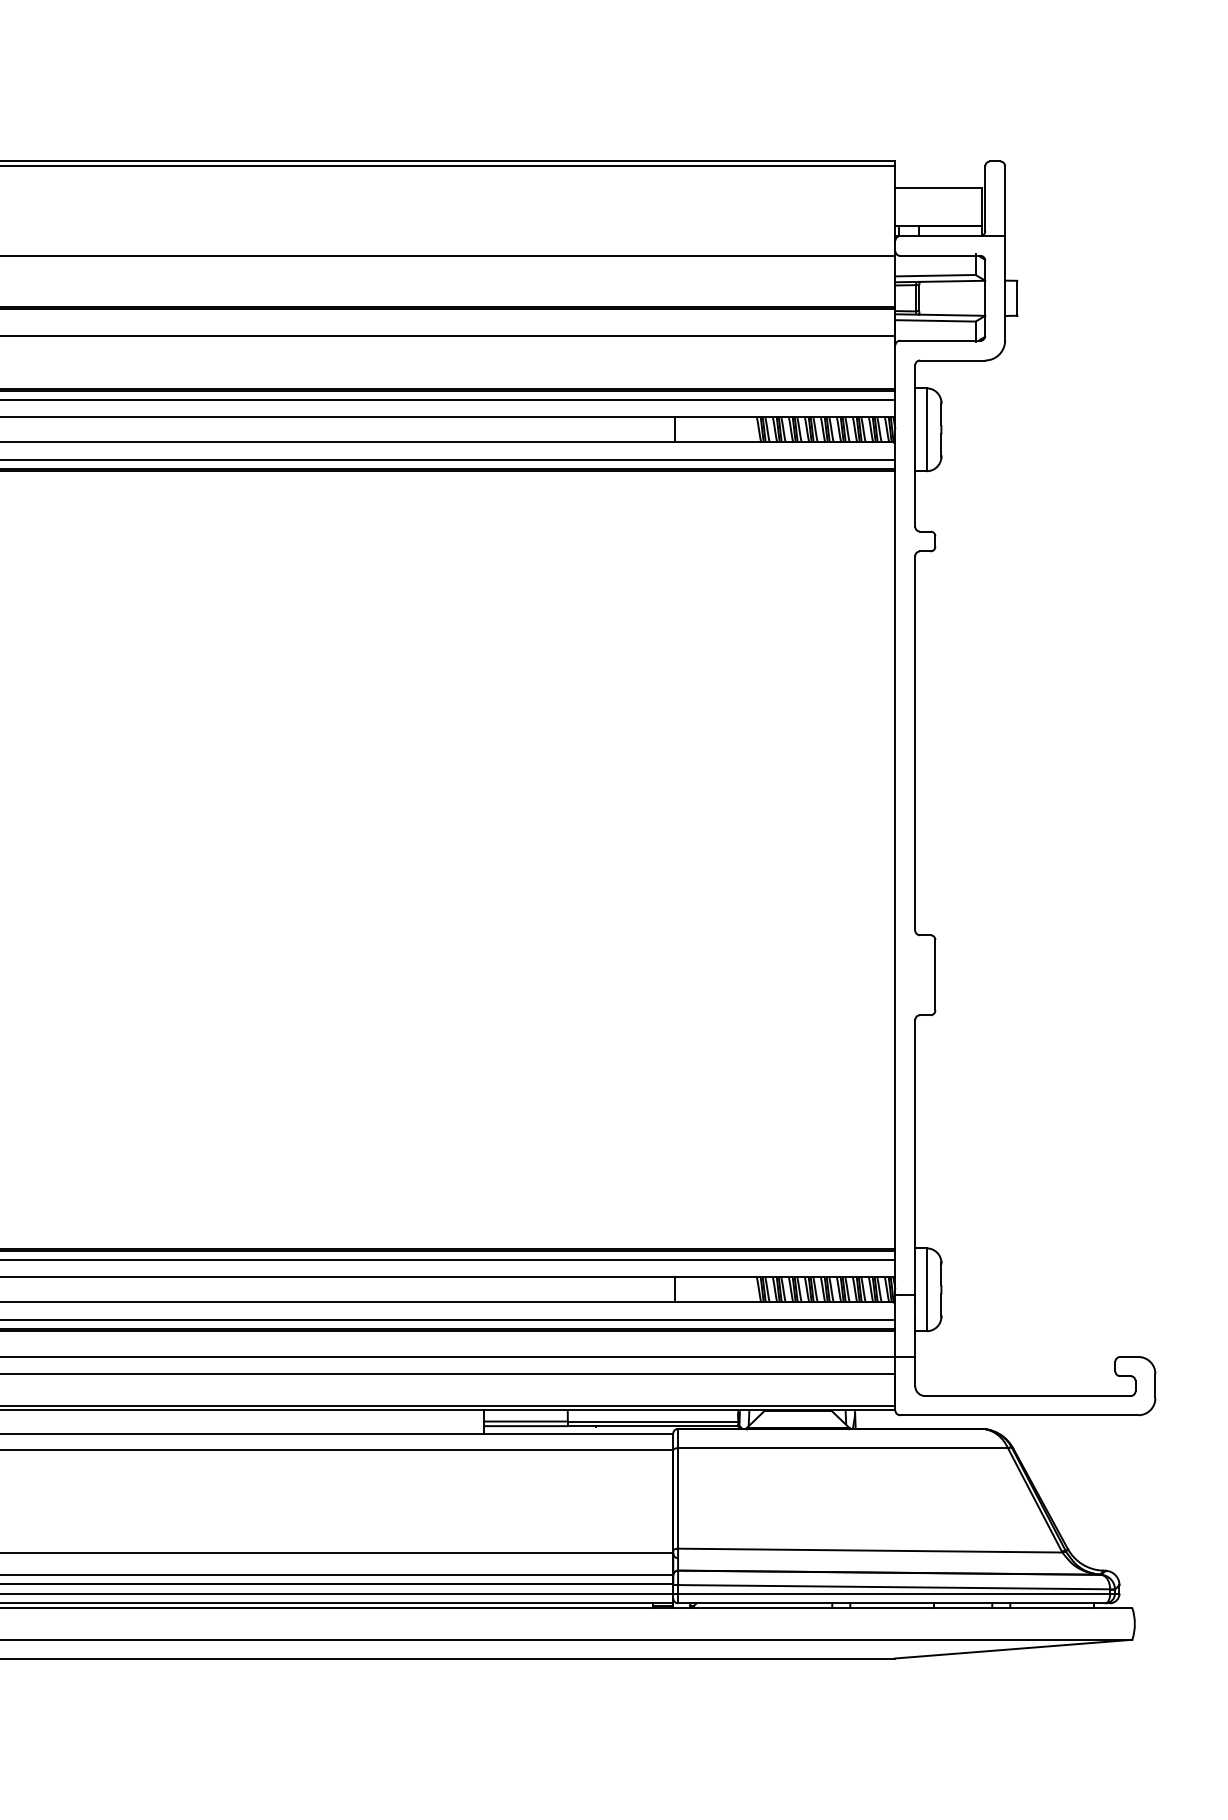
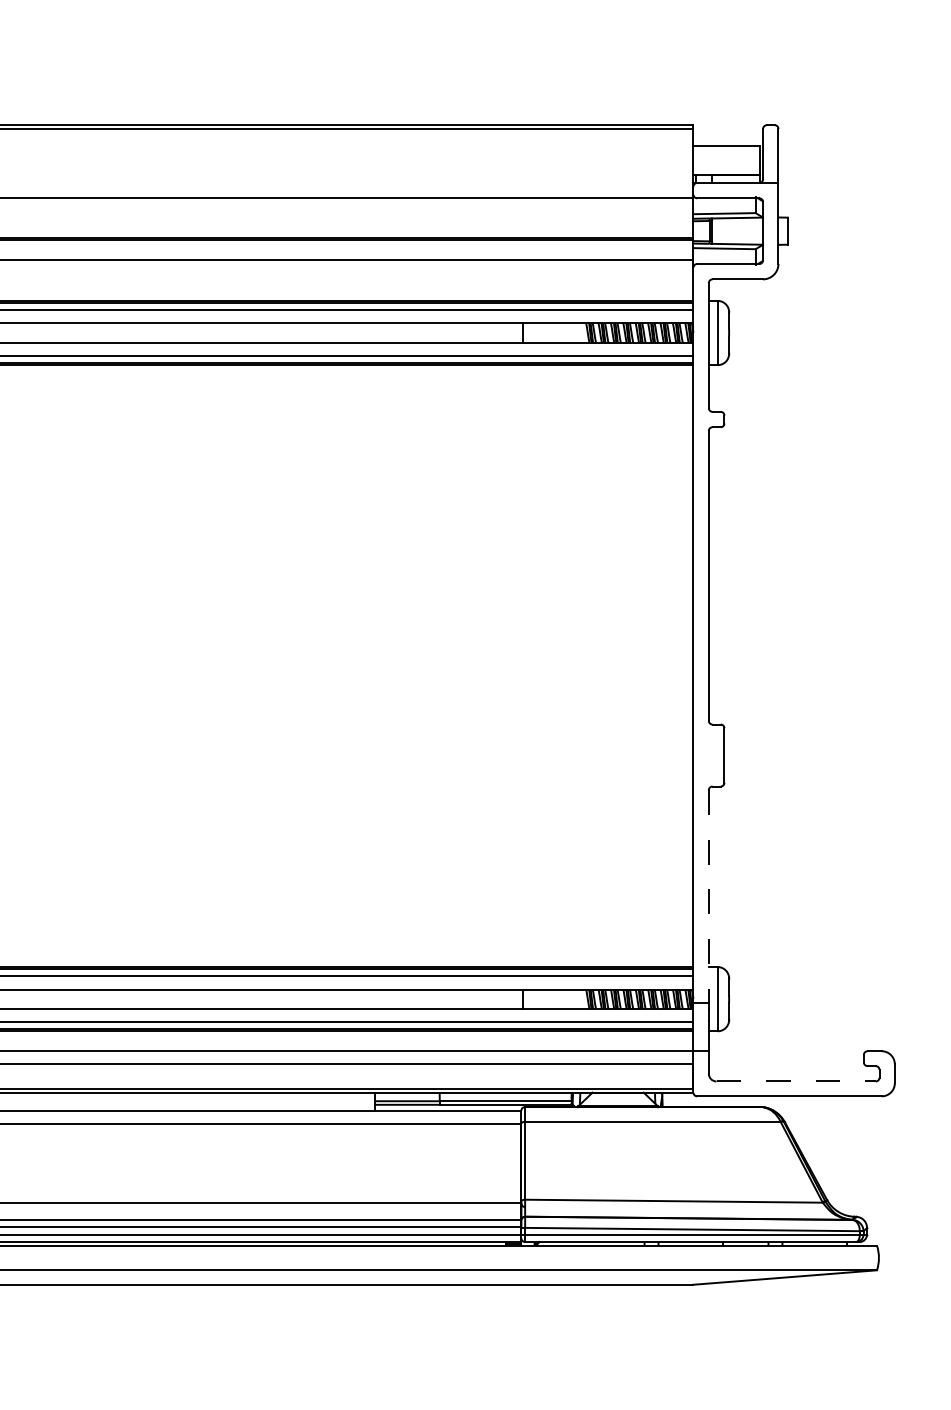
line: (914, 1158) -> (708, 897), solid -> dashed
line: (1028, 1396) -> (796, 1081), solid -> dashed

